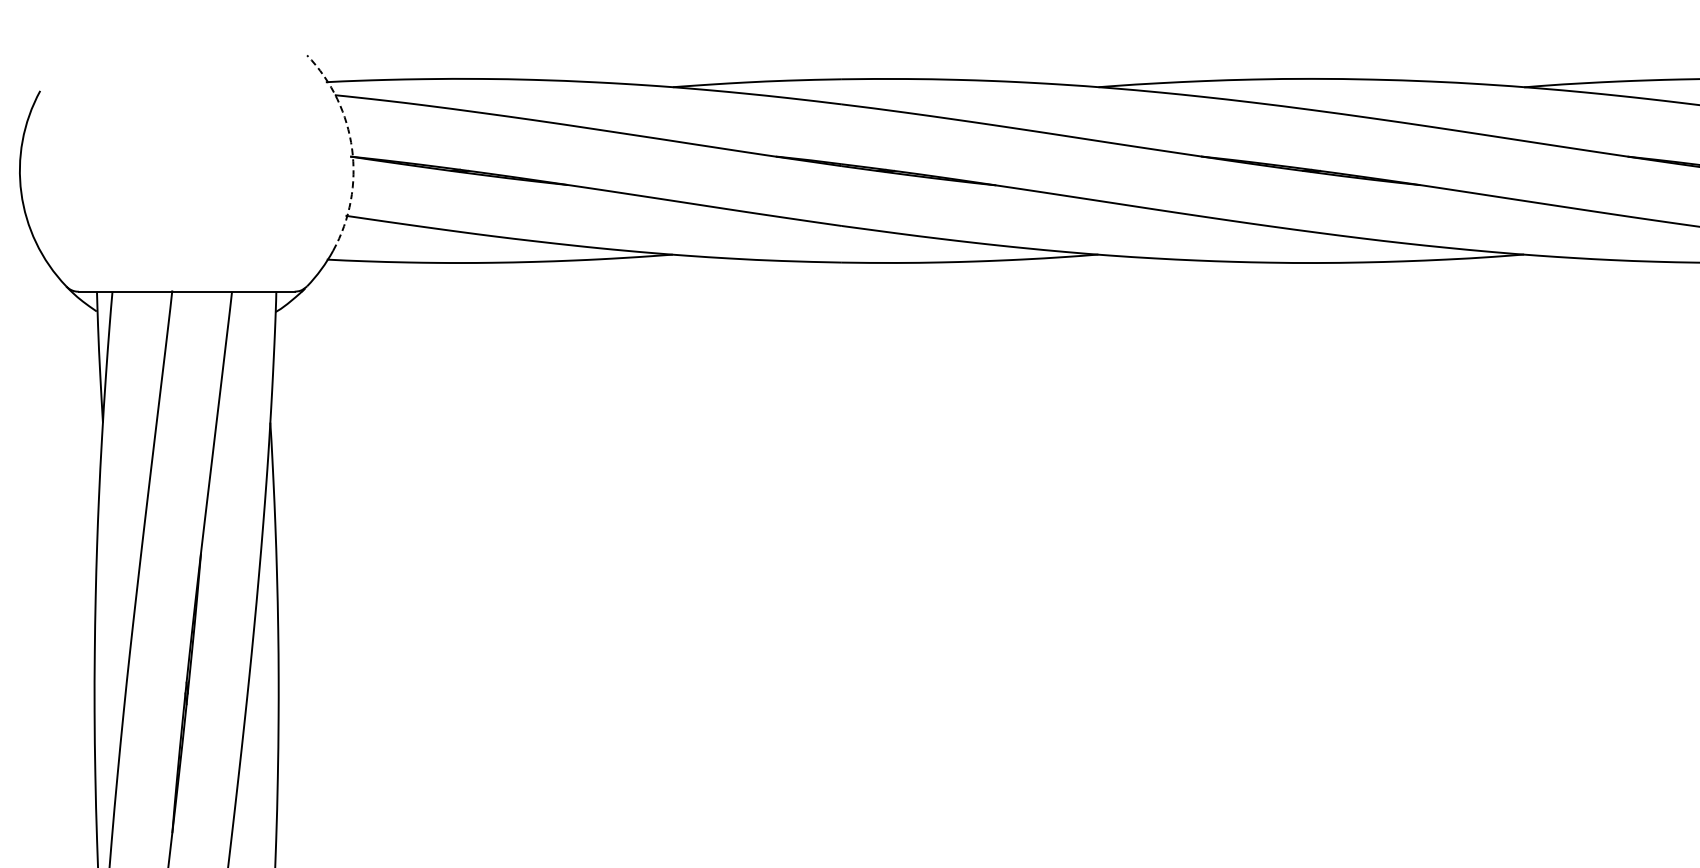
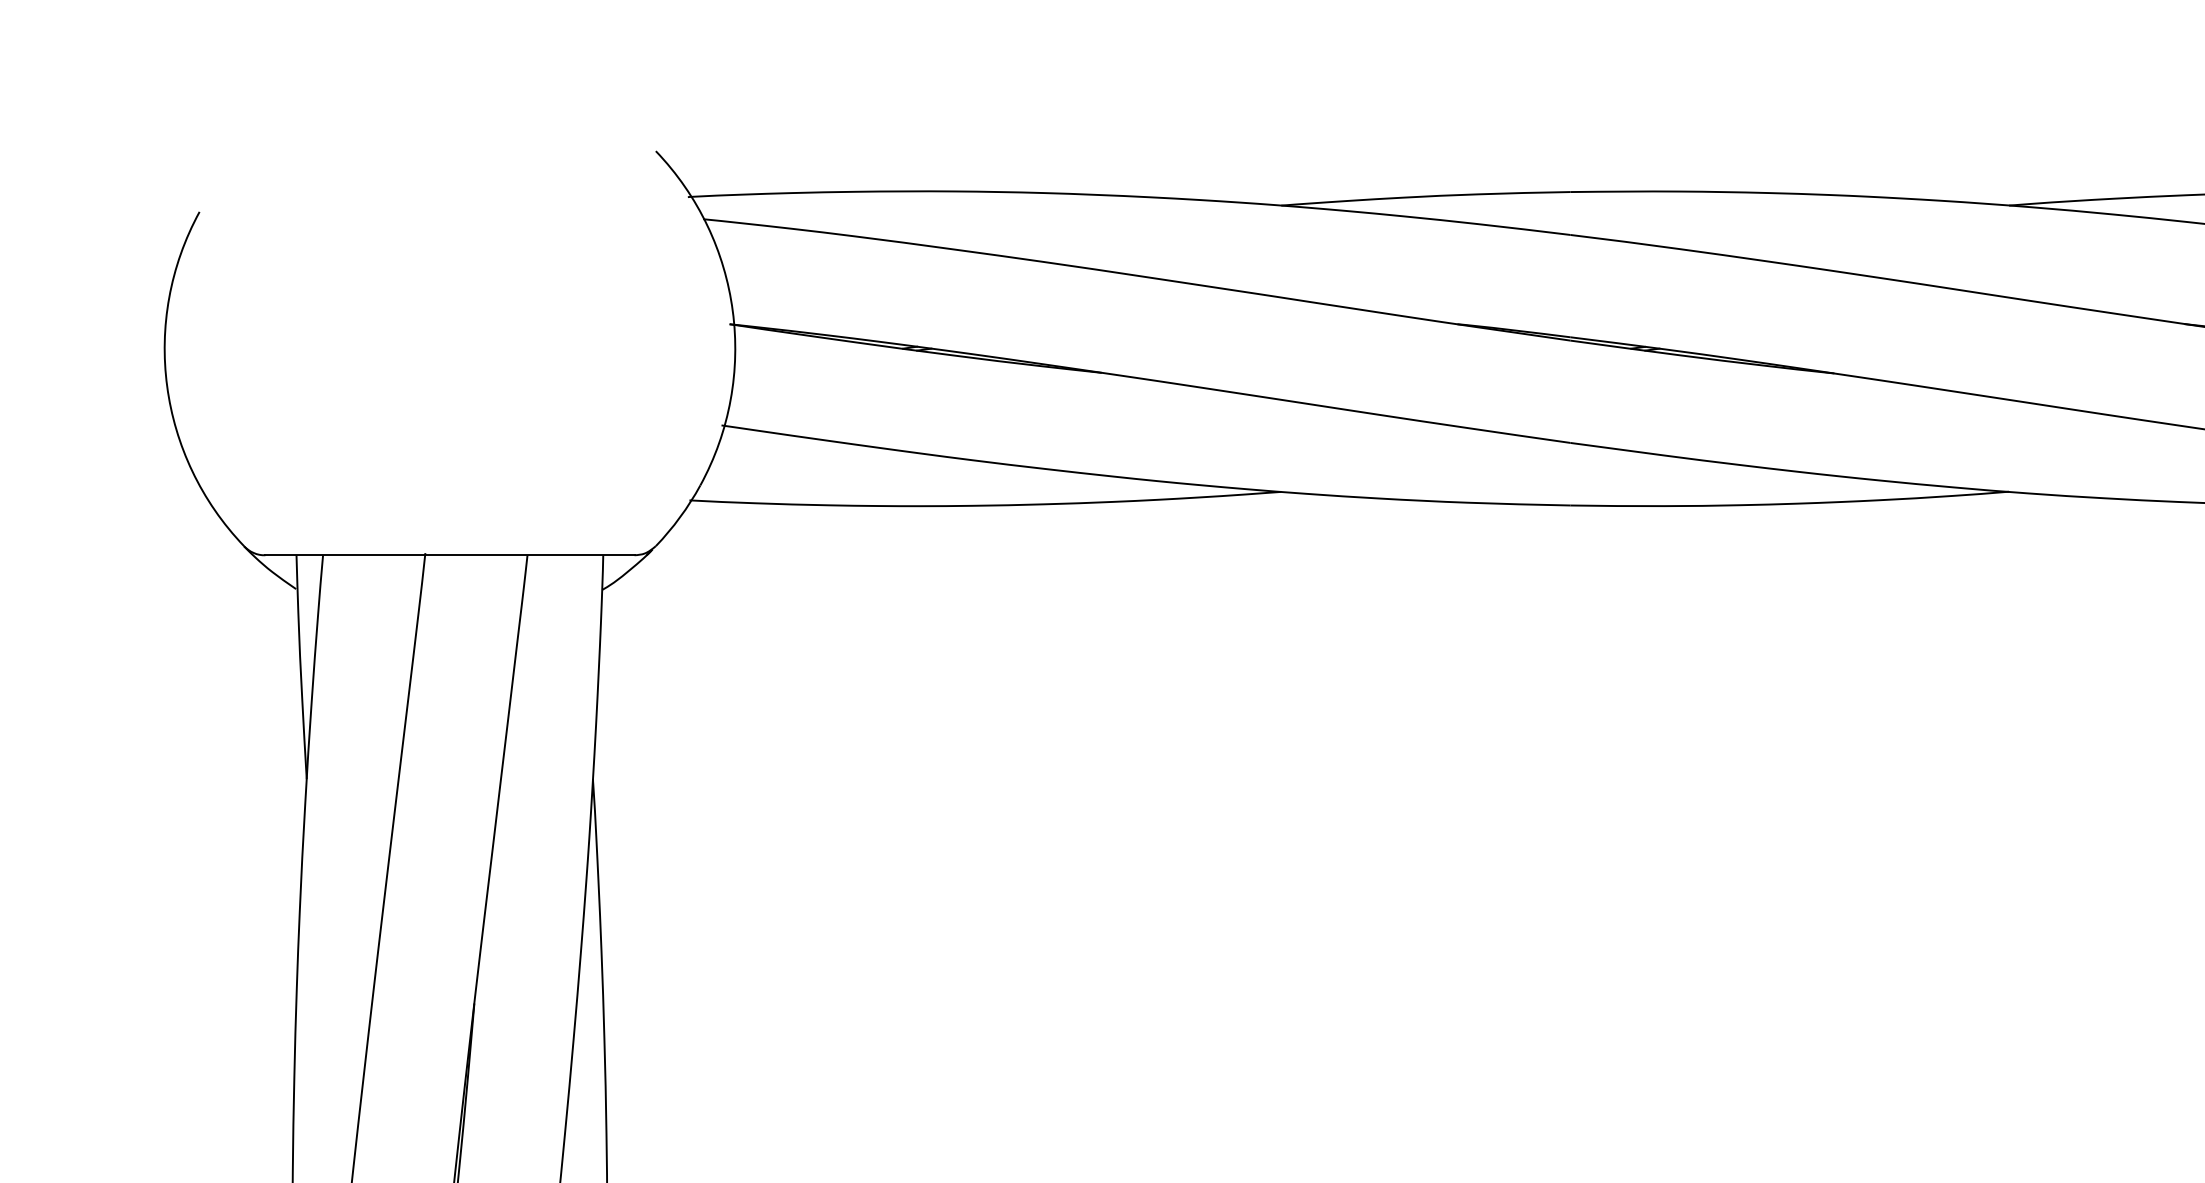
arc: (352, 148) -> (733, 310), dashed -> solid

